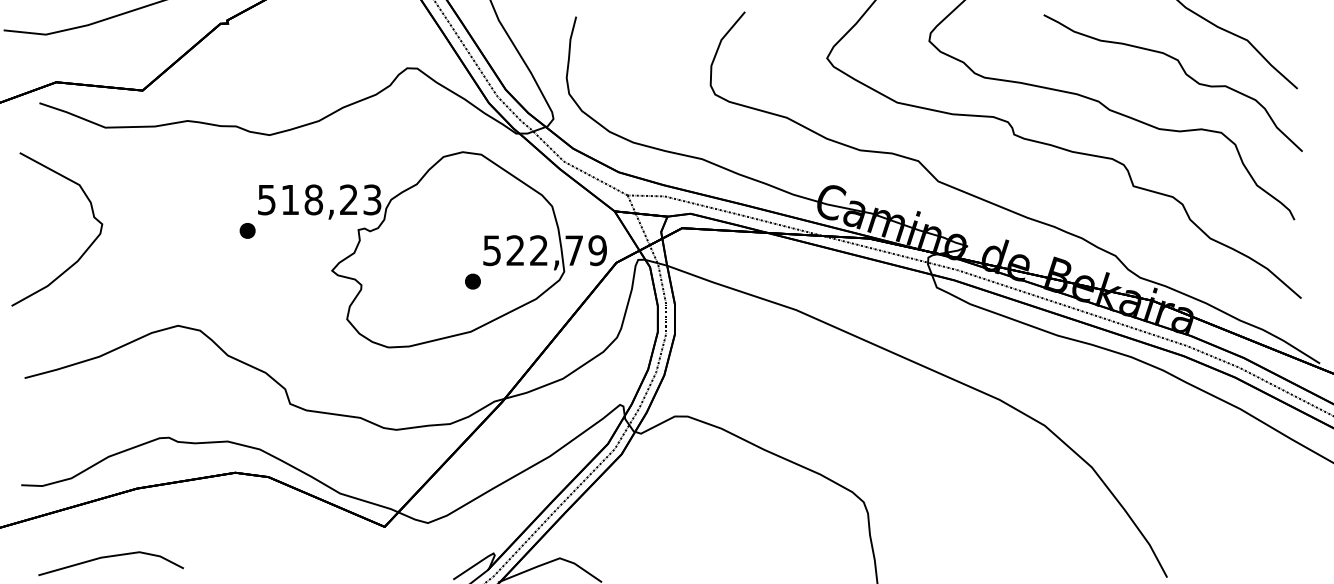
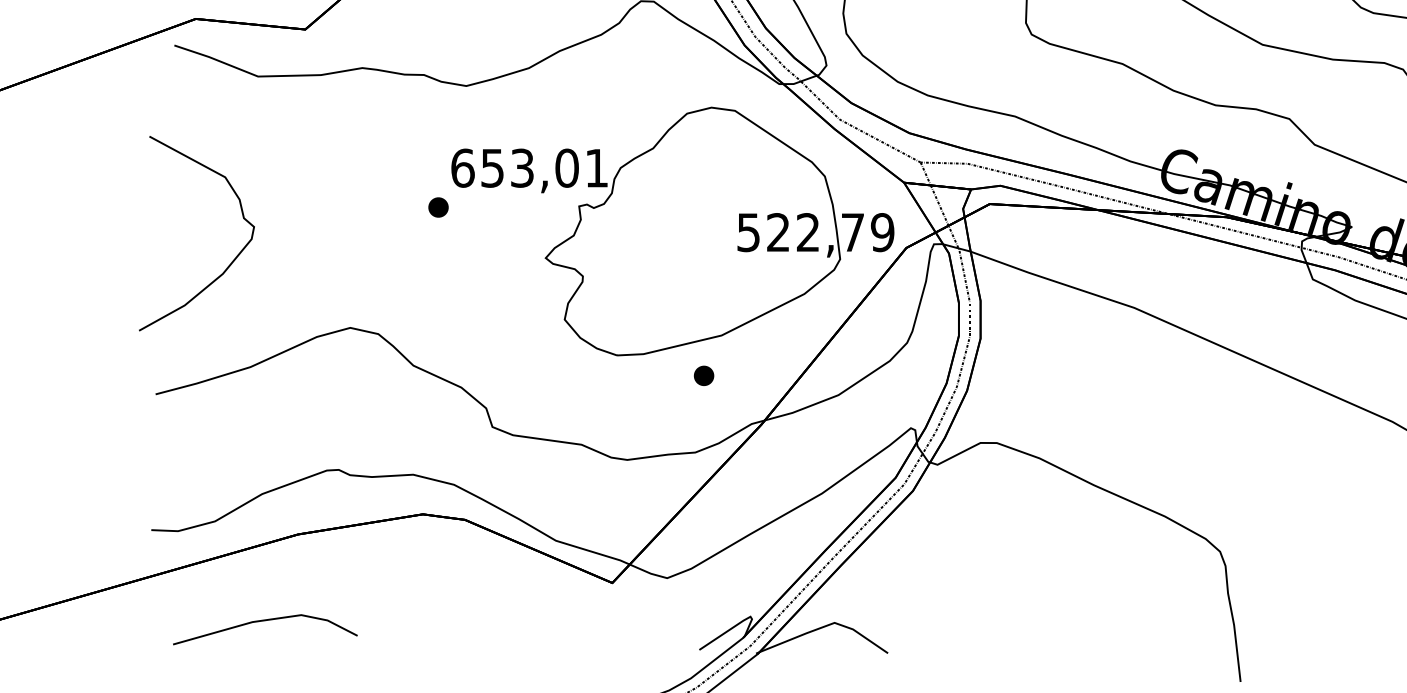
text: (319, 199) -> (529, 167), 518,23 -> 653,01
curve: (82, 253) -> (229, 264), moved
part: (472, 281) -> (703, 375), moved

